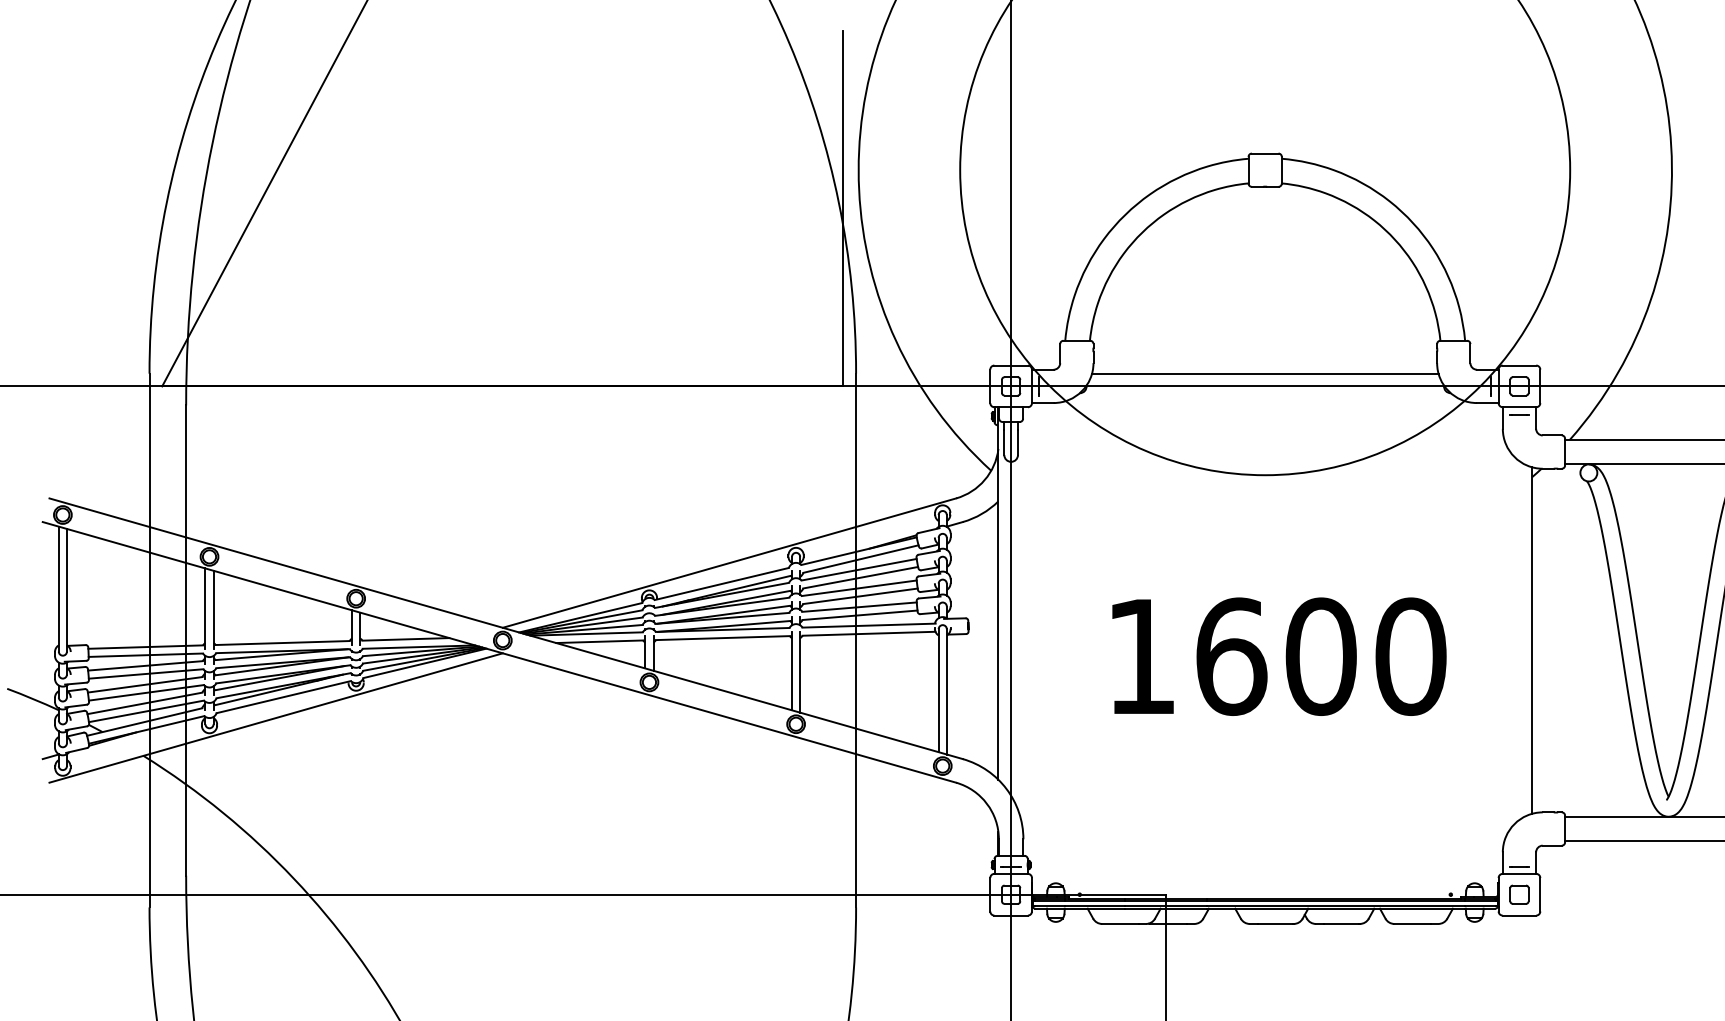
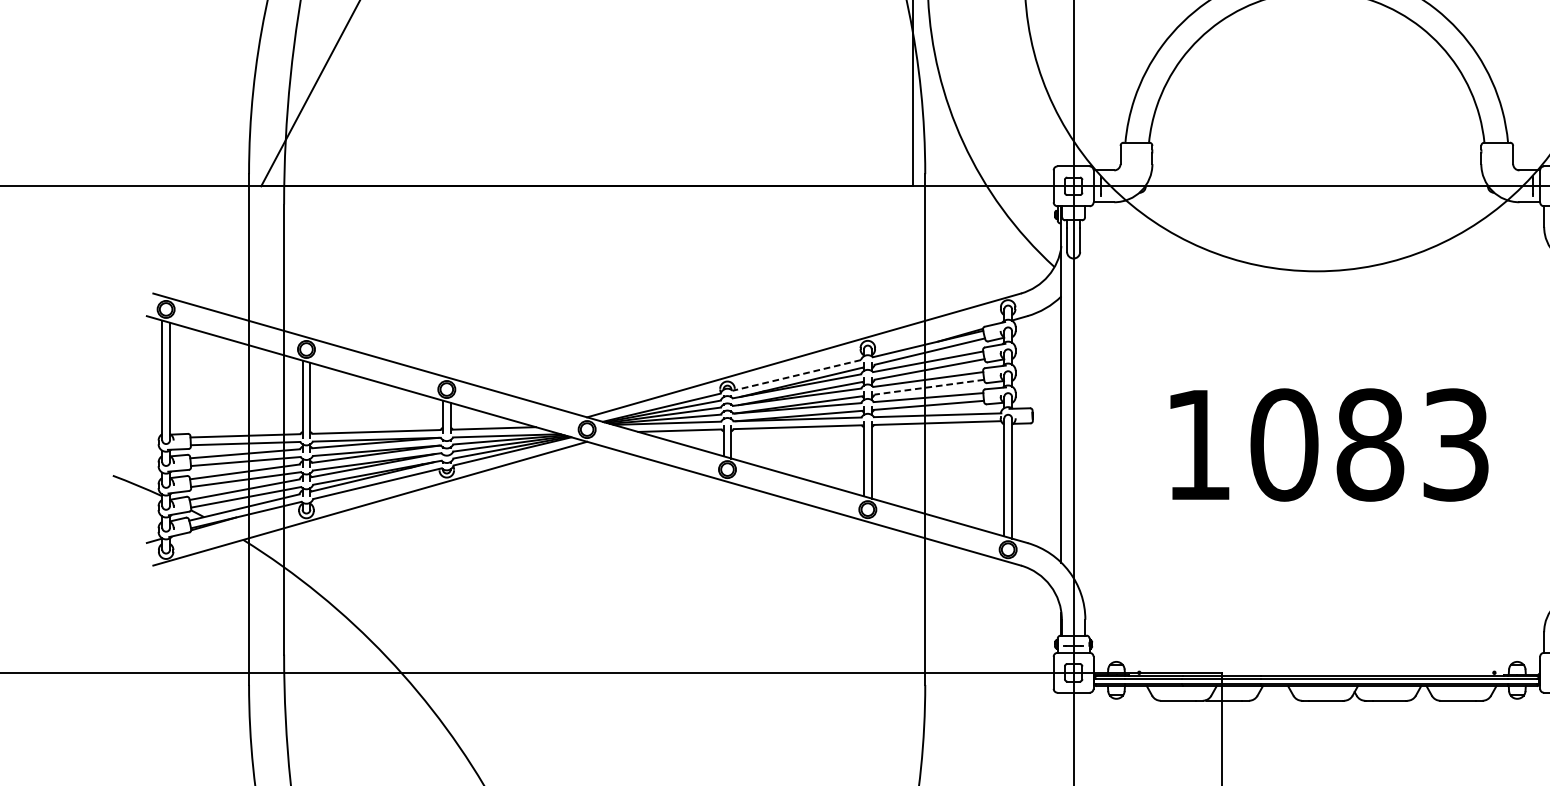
line: (1265, 373) -> (1317, 173), removed
line: (721, 584) -> (796, 375), solid -> dashed
line: (860, 596) -> (929, 387), solid -> dashed
text: (1321, 656) -> (1370, 444), 1600 -> 1083

